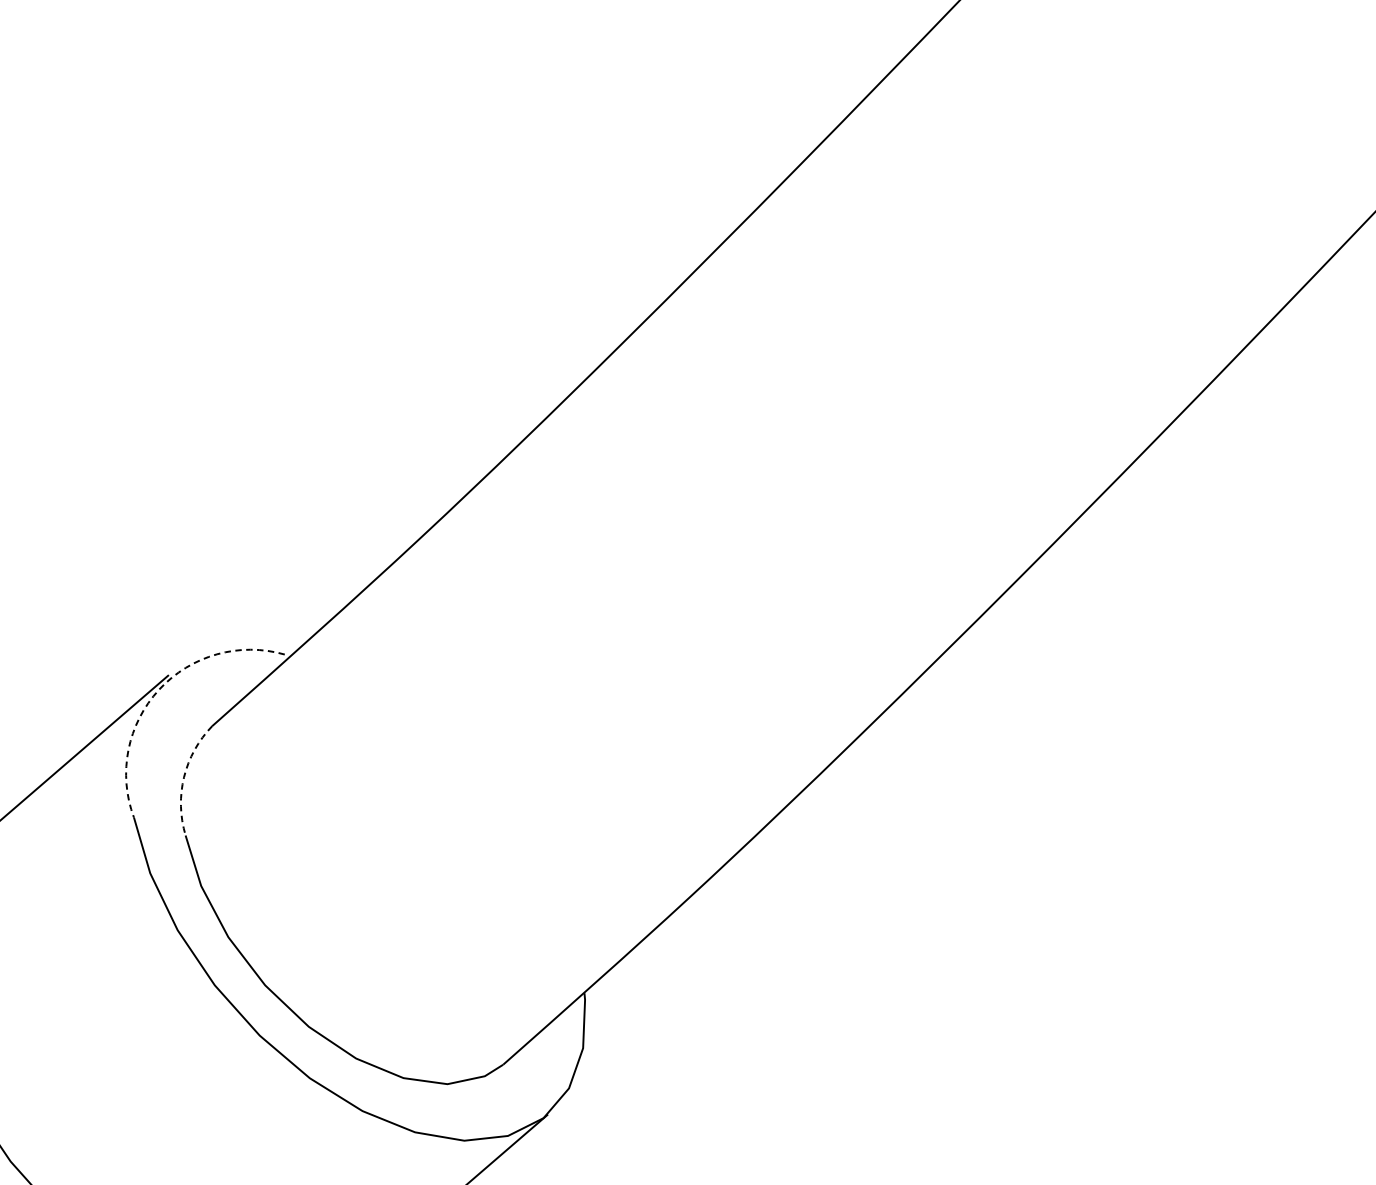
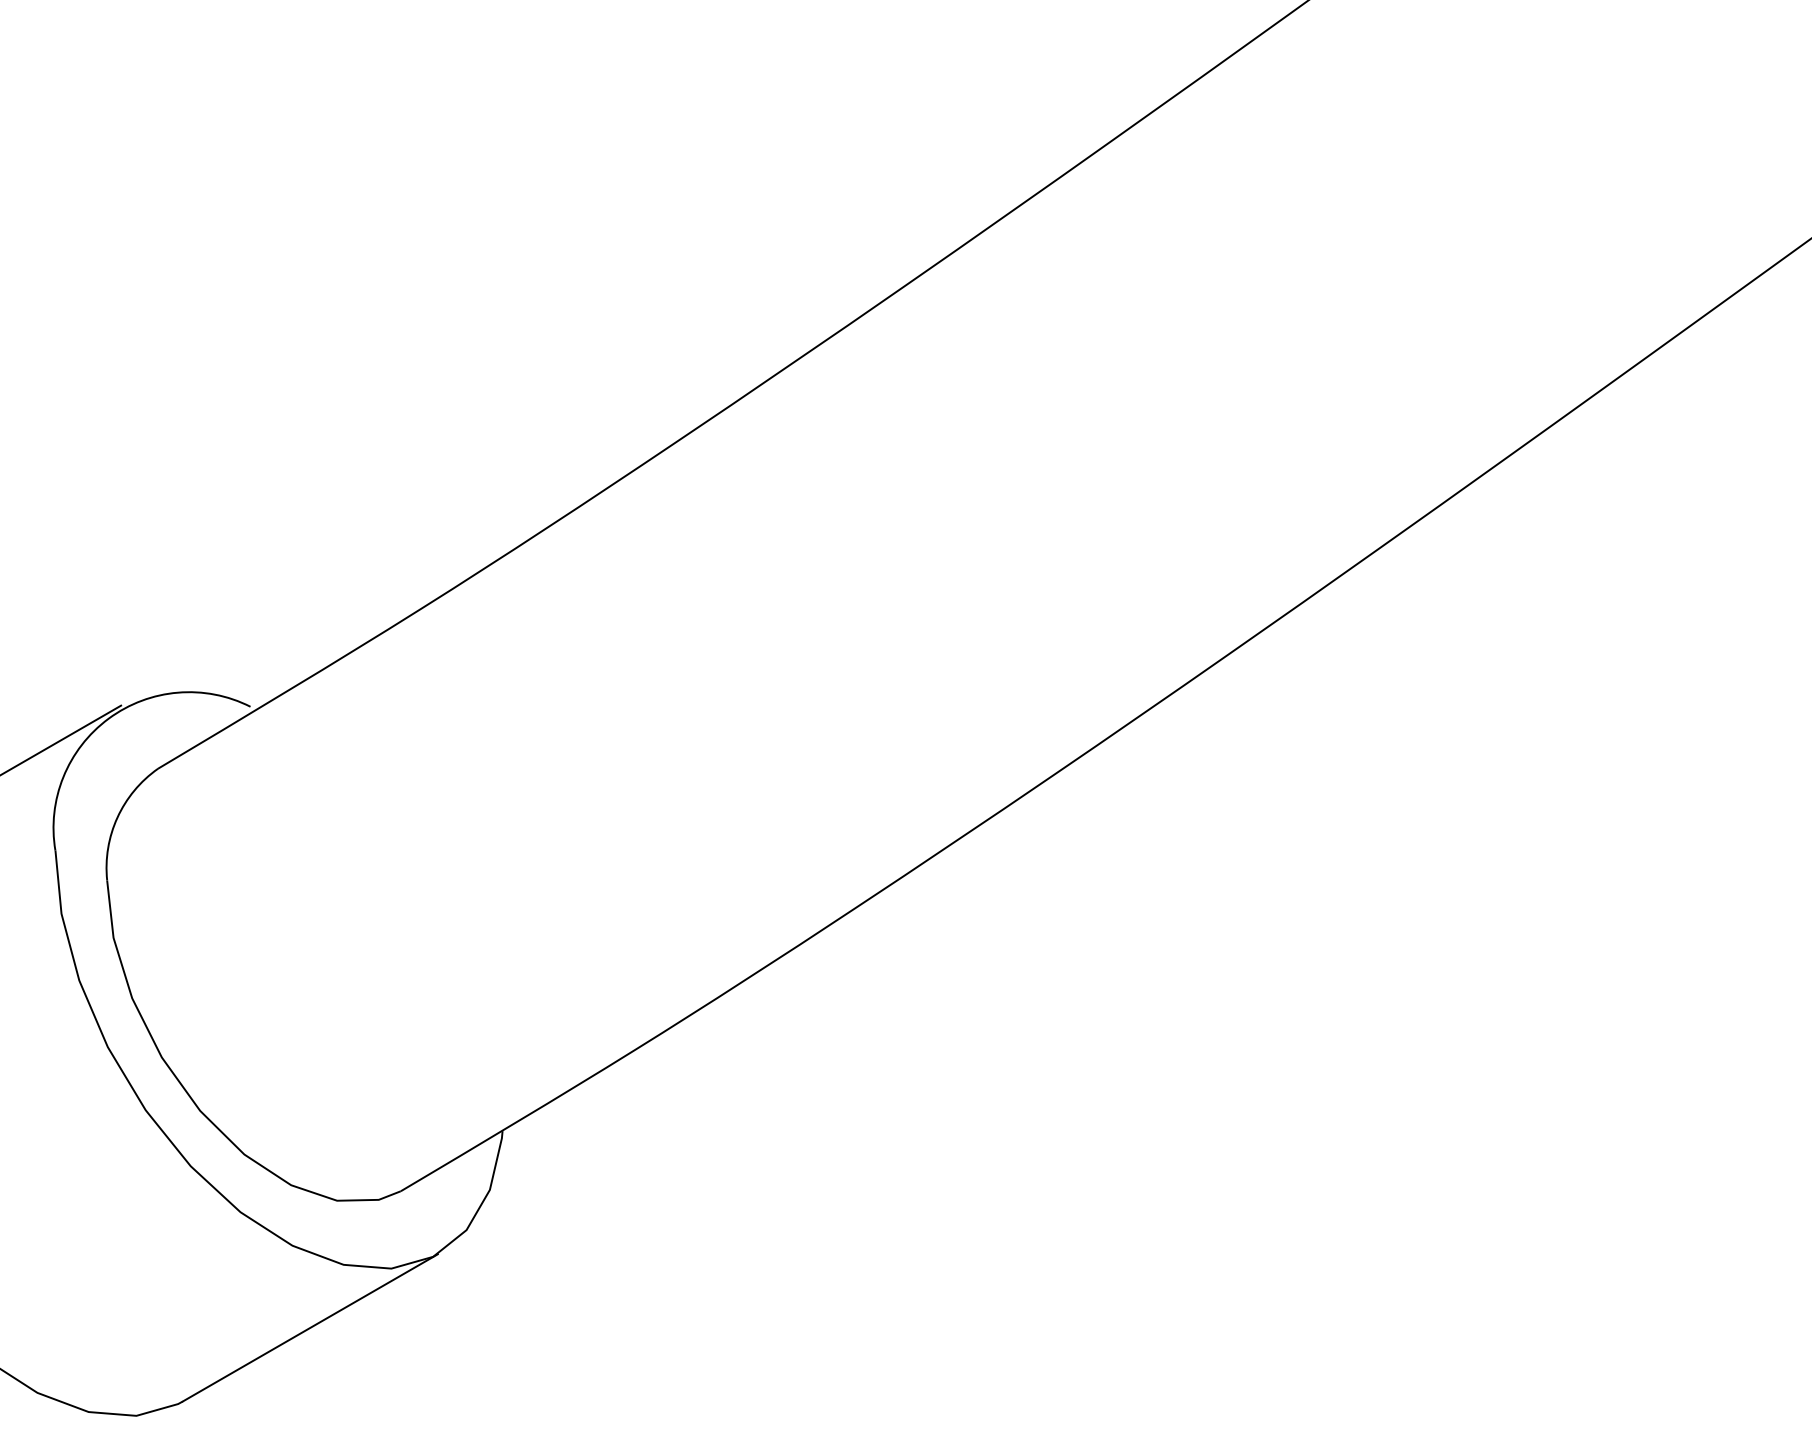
arc: (158, 689) -> (108, 718), dashed -> solid
arc: (184, 777) -> (117, 817), dashed -> solid

